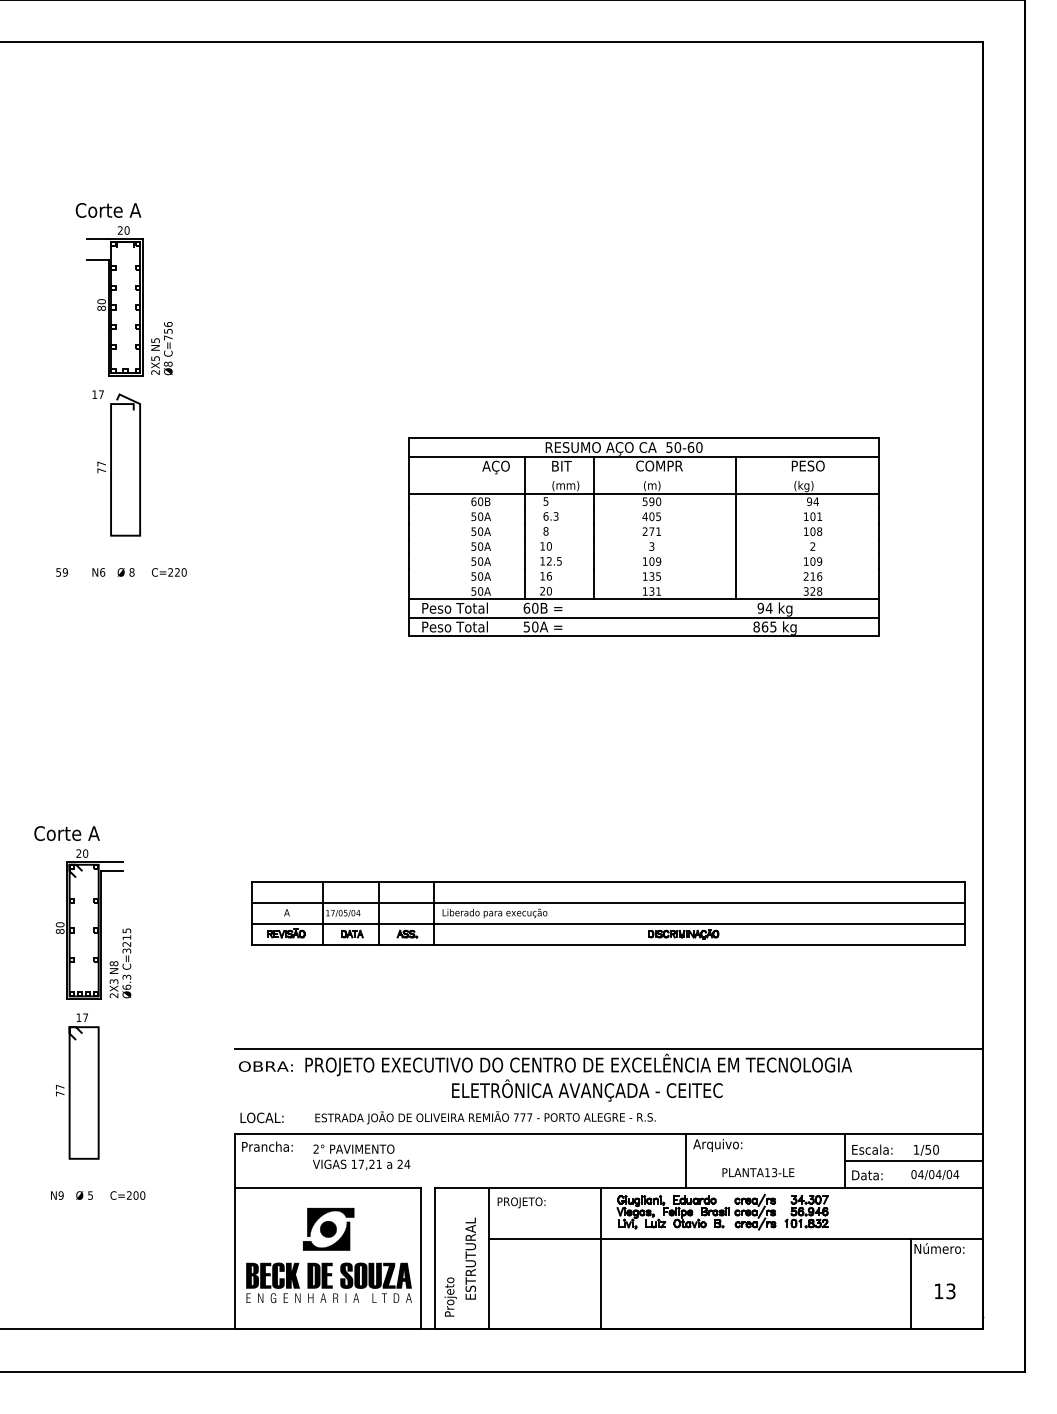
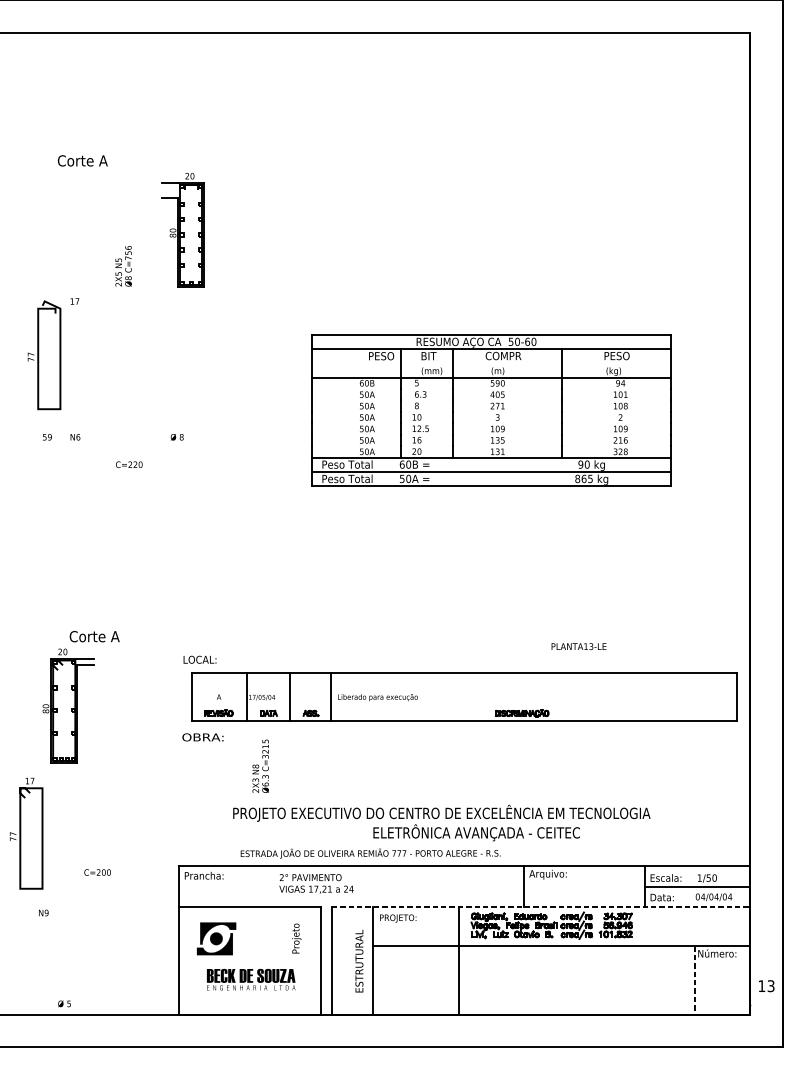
part: (114, 301) -> (182, 230), moved
part: (118, 464) -> (43, 354), moved
text: (499, 467) -> (381, 357), AÇO -> PESO
text: (125, 572) -> (176, 437), moved
text: (168, 572) -> (128, 464), moved
text: (768, 607) -> (586, 464), 94 -> 90
text: (66, 833) -> (94, 636), moved
line: (608, 902) -> (464, 689), removed
line: (608, 923) -> (464, 705), removed
text: (120, 963) -> (260, 766), moved
line: (608, 1048) -> (464, 800), removed
text: (265, 1066) -> (202, 737), moved
part: (77, 1086) -> (26, 833), moved
text: (587, 1090) -> (476, 832), moved
text: (261, 1117) -> (199, 659), moved
text: (361, 1157) -> (316, 883), moved
text: (758, 1172) -> (579, 646), moved
line: (708, 1188) -> (540, 907), solid -> dashed
text: (84, 1195) -> (64, 1003), moved
text: (127, 1195) -> (97, 872), moved
part: (328, 1229) -> (216, 938), moved
part: (328, 1282) -> (250, 979), size x0.7
line: (910, 1284) -> (695, 980), solid -> dashed
text: (945, 1291) -> (766, 986), moved
text: (450, 1296) -> (296, 938), moved

